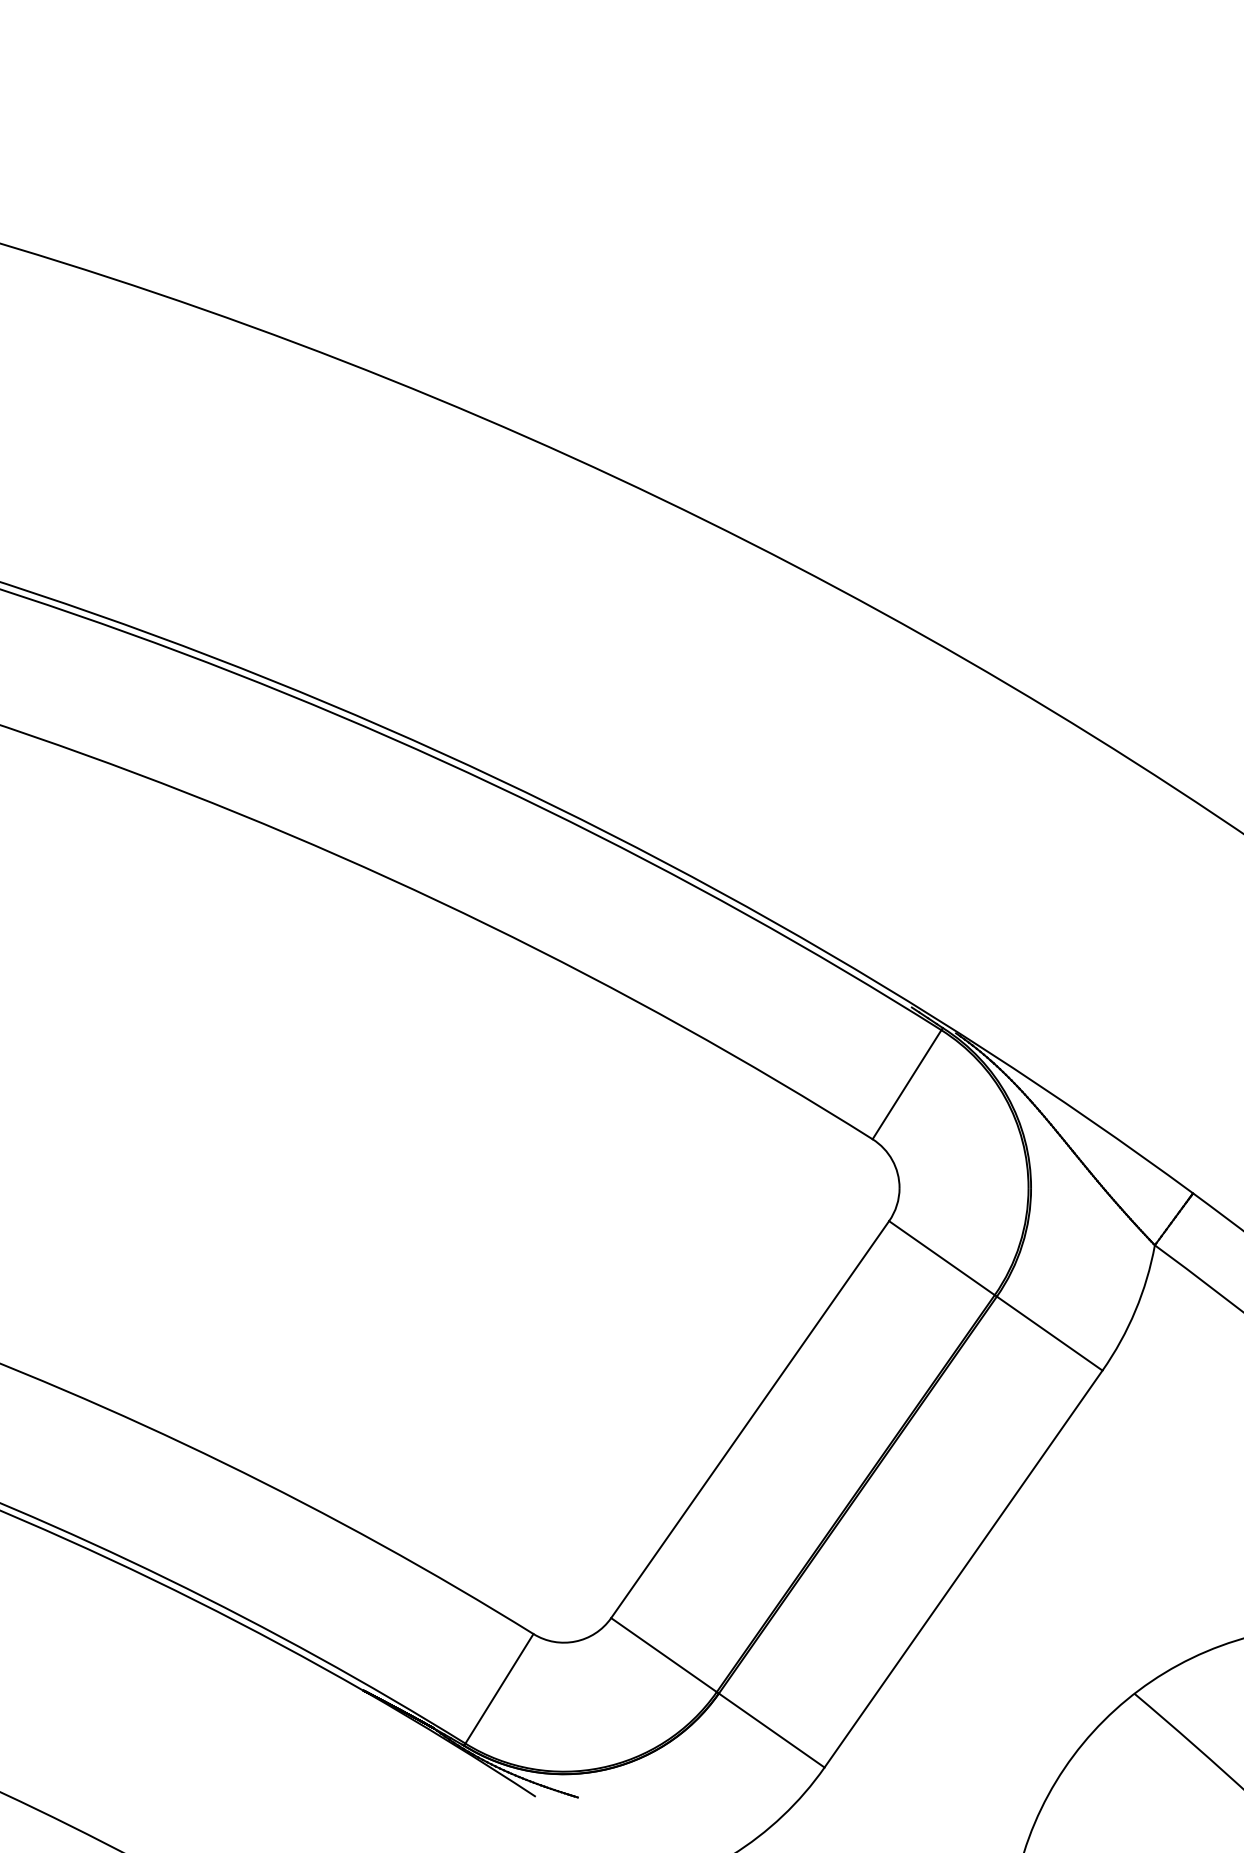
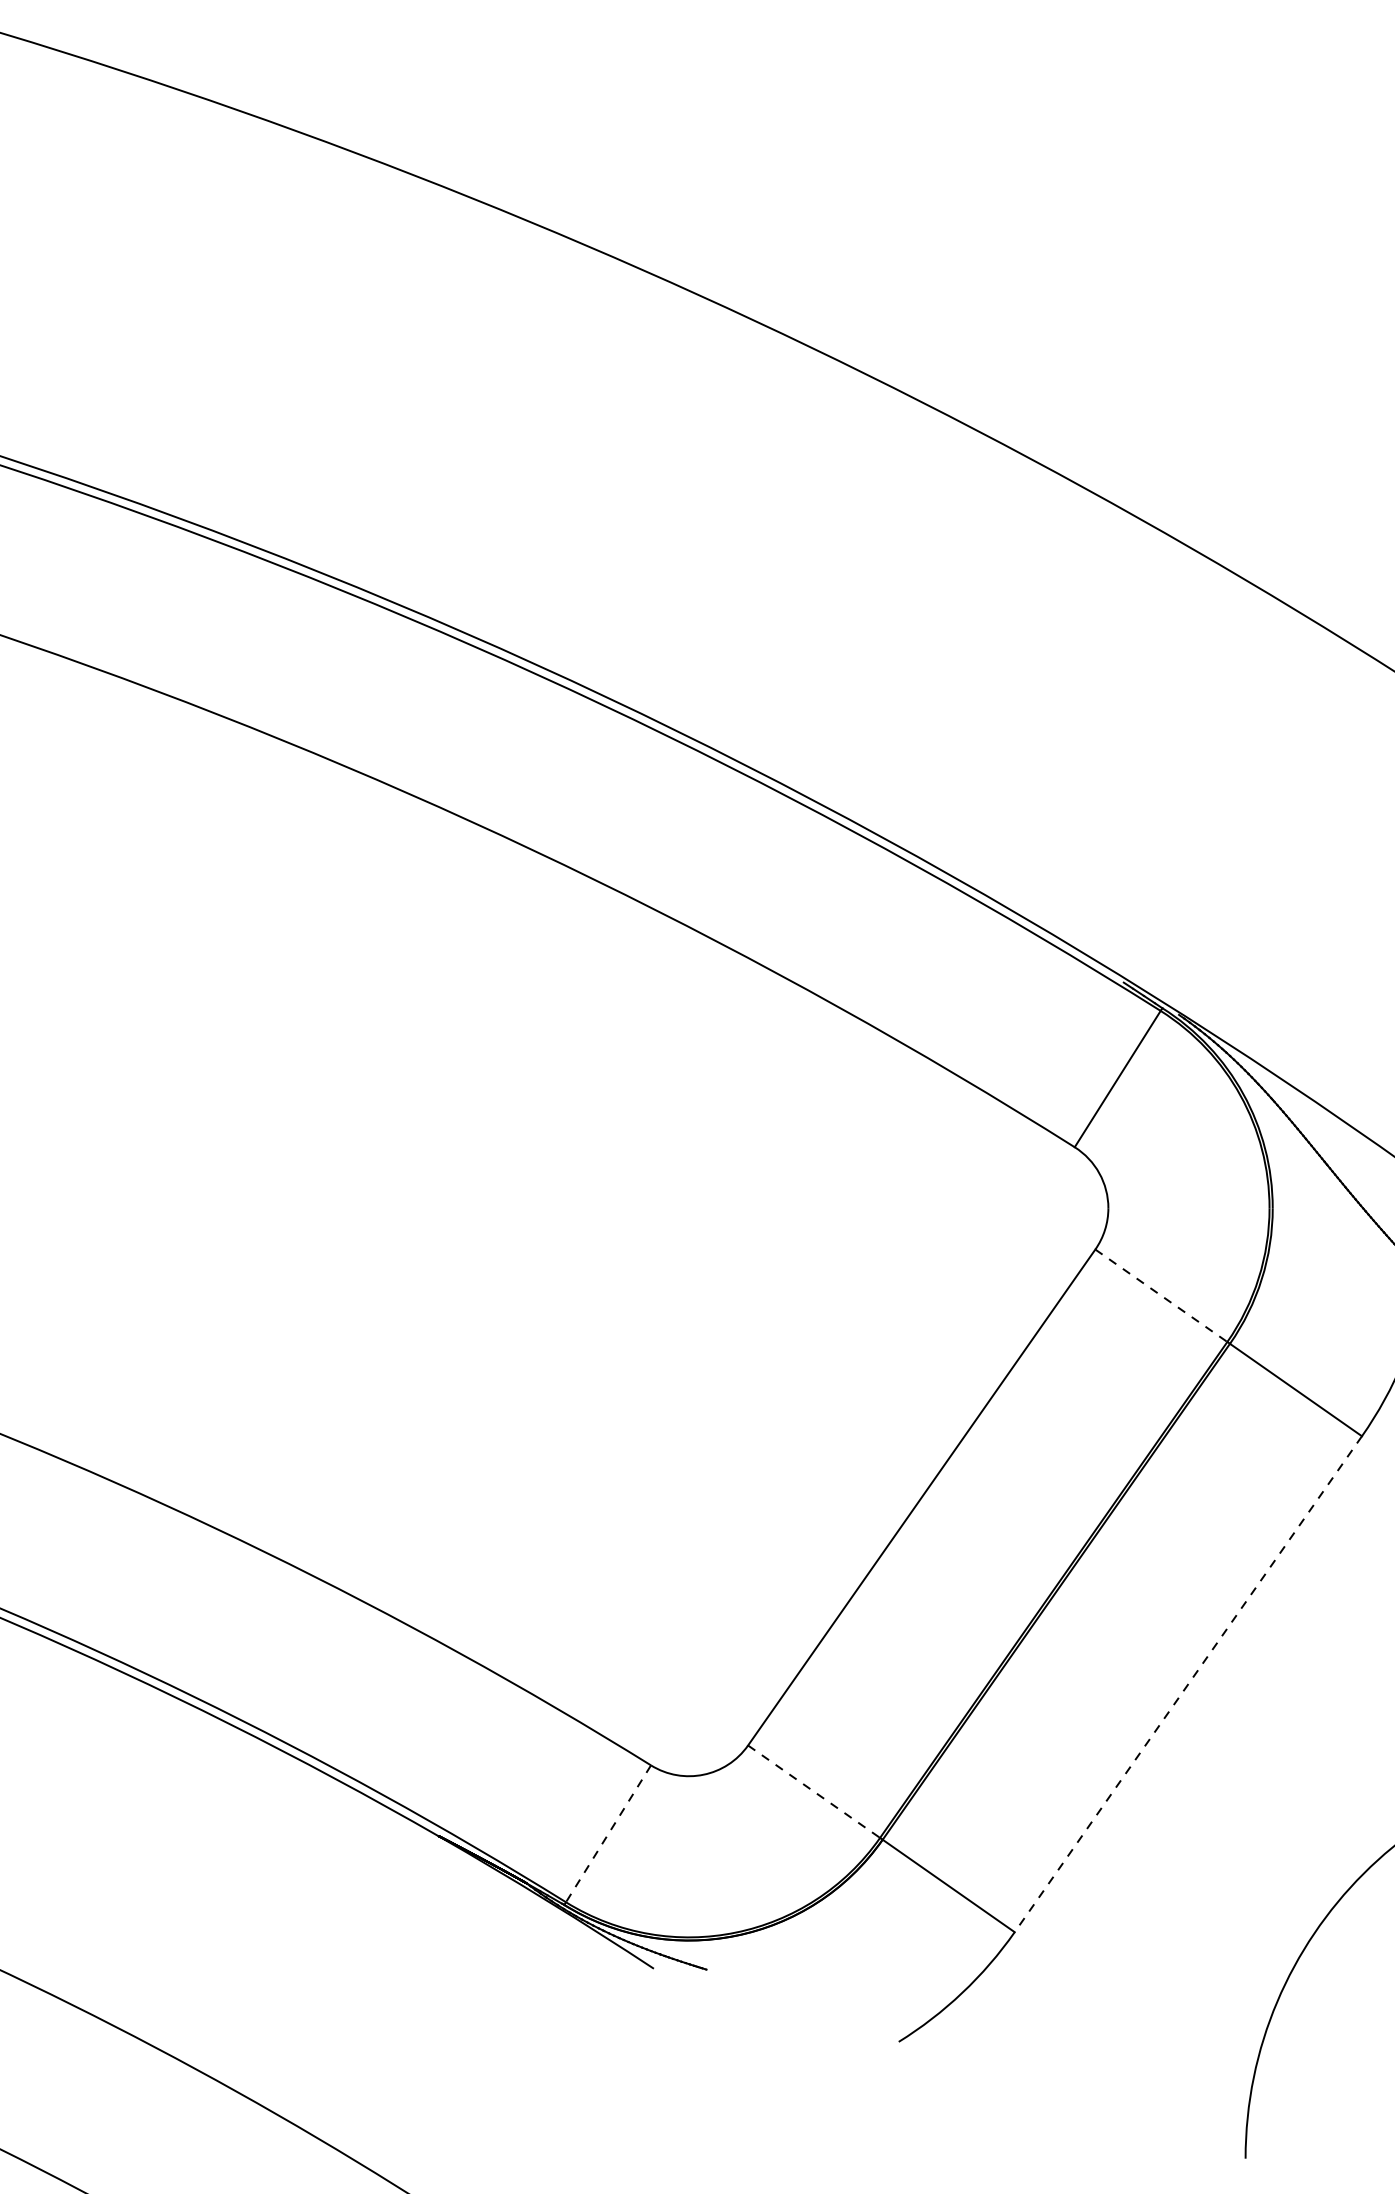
line: (942, 1258) -> (1162, 1296), solid -> dashed
line: (963, 1569) -> (1188, 1684), solid -> dashed
line: (664, 1655) -> (814, 1792), solid -> dashed
line: (499, 1689) -> (608, 1834), solid -> dashed

